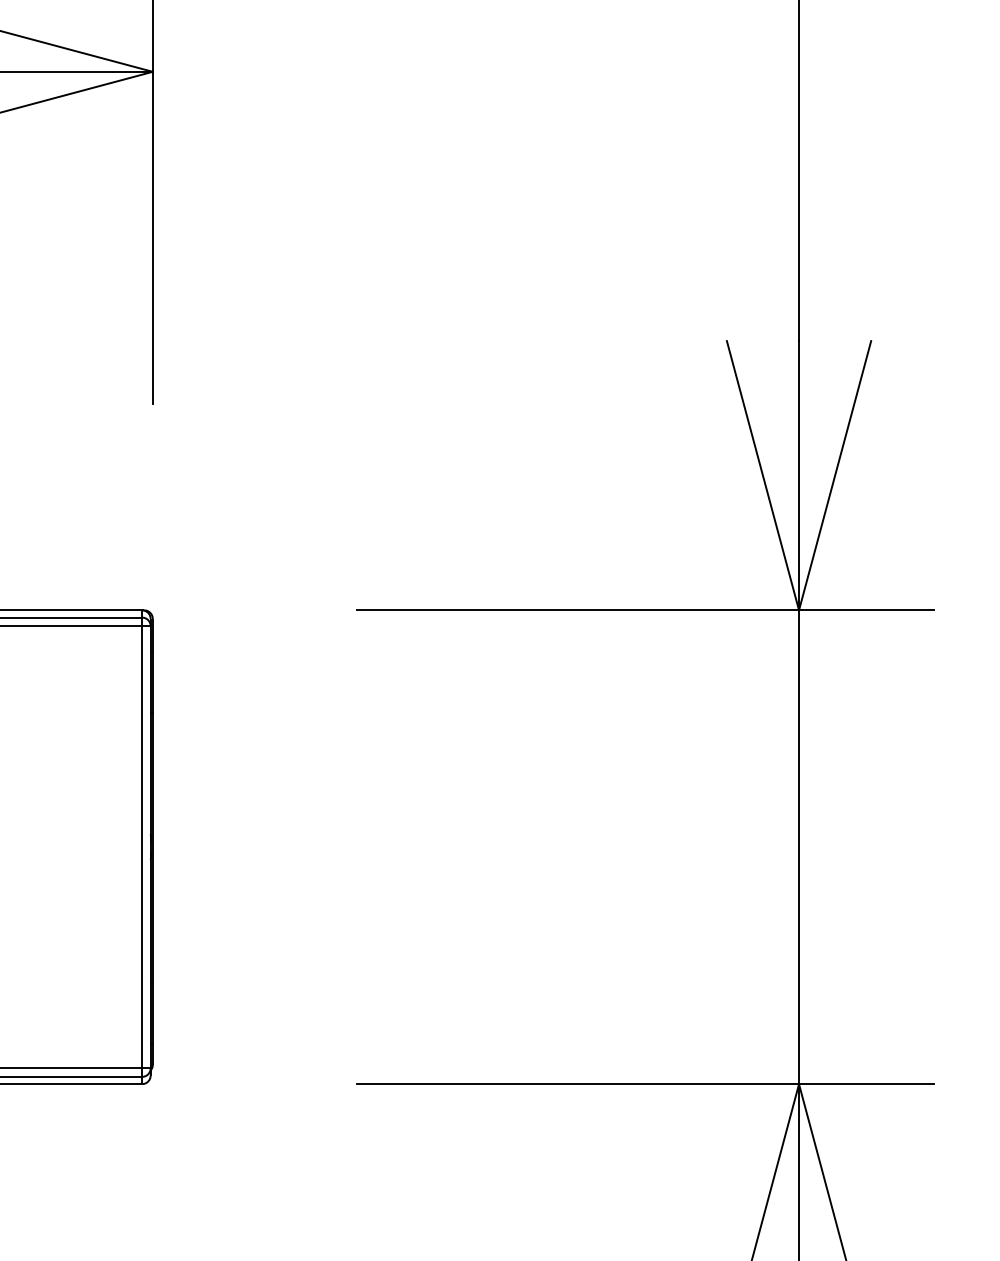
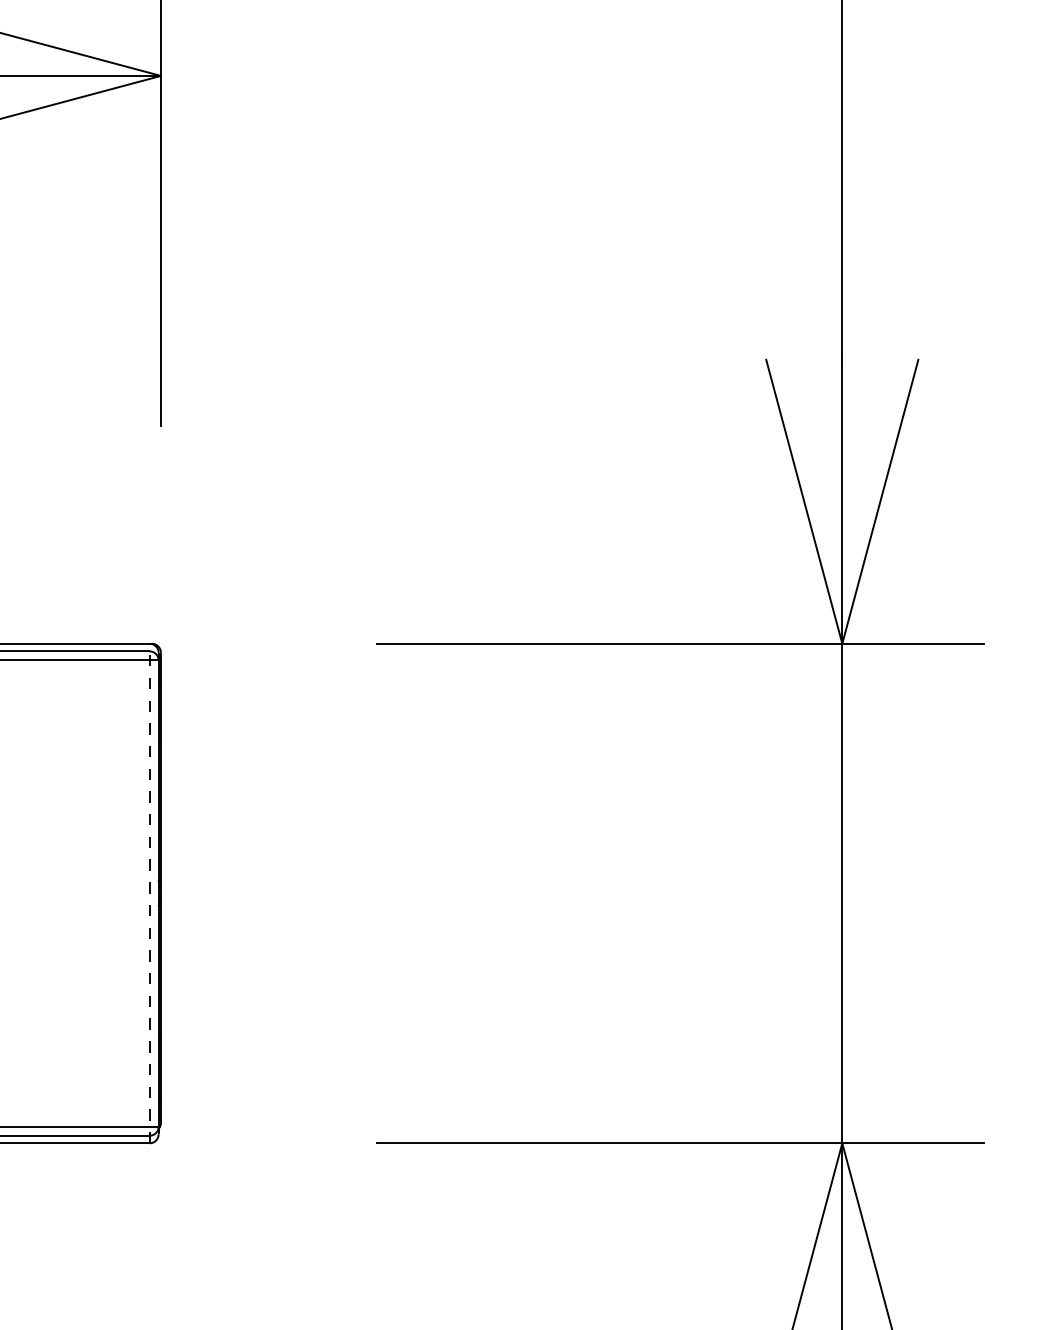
line: (141, 847) -> (149, 893), solid -> dashed

